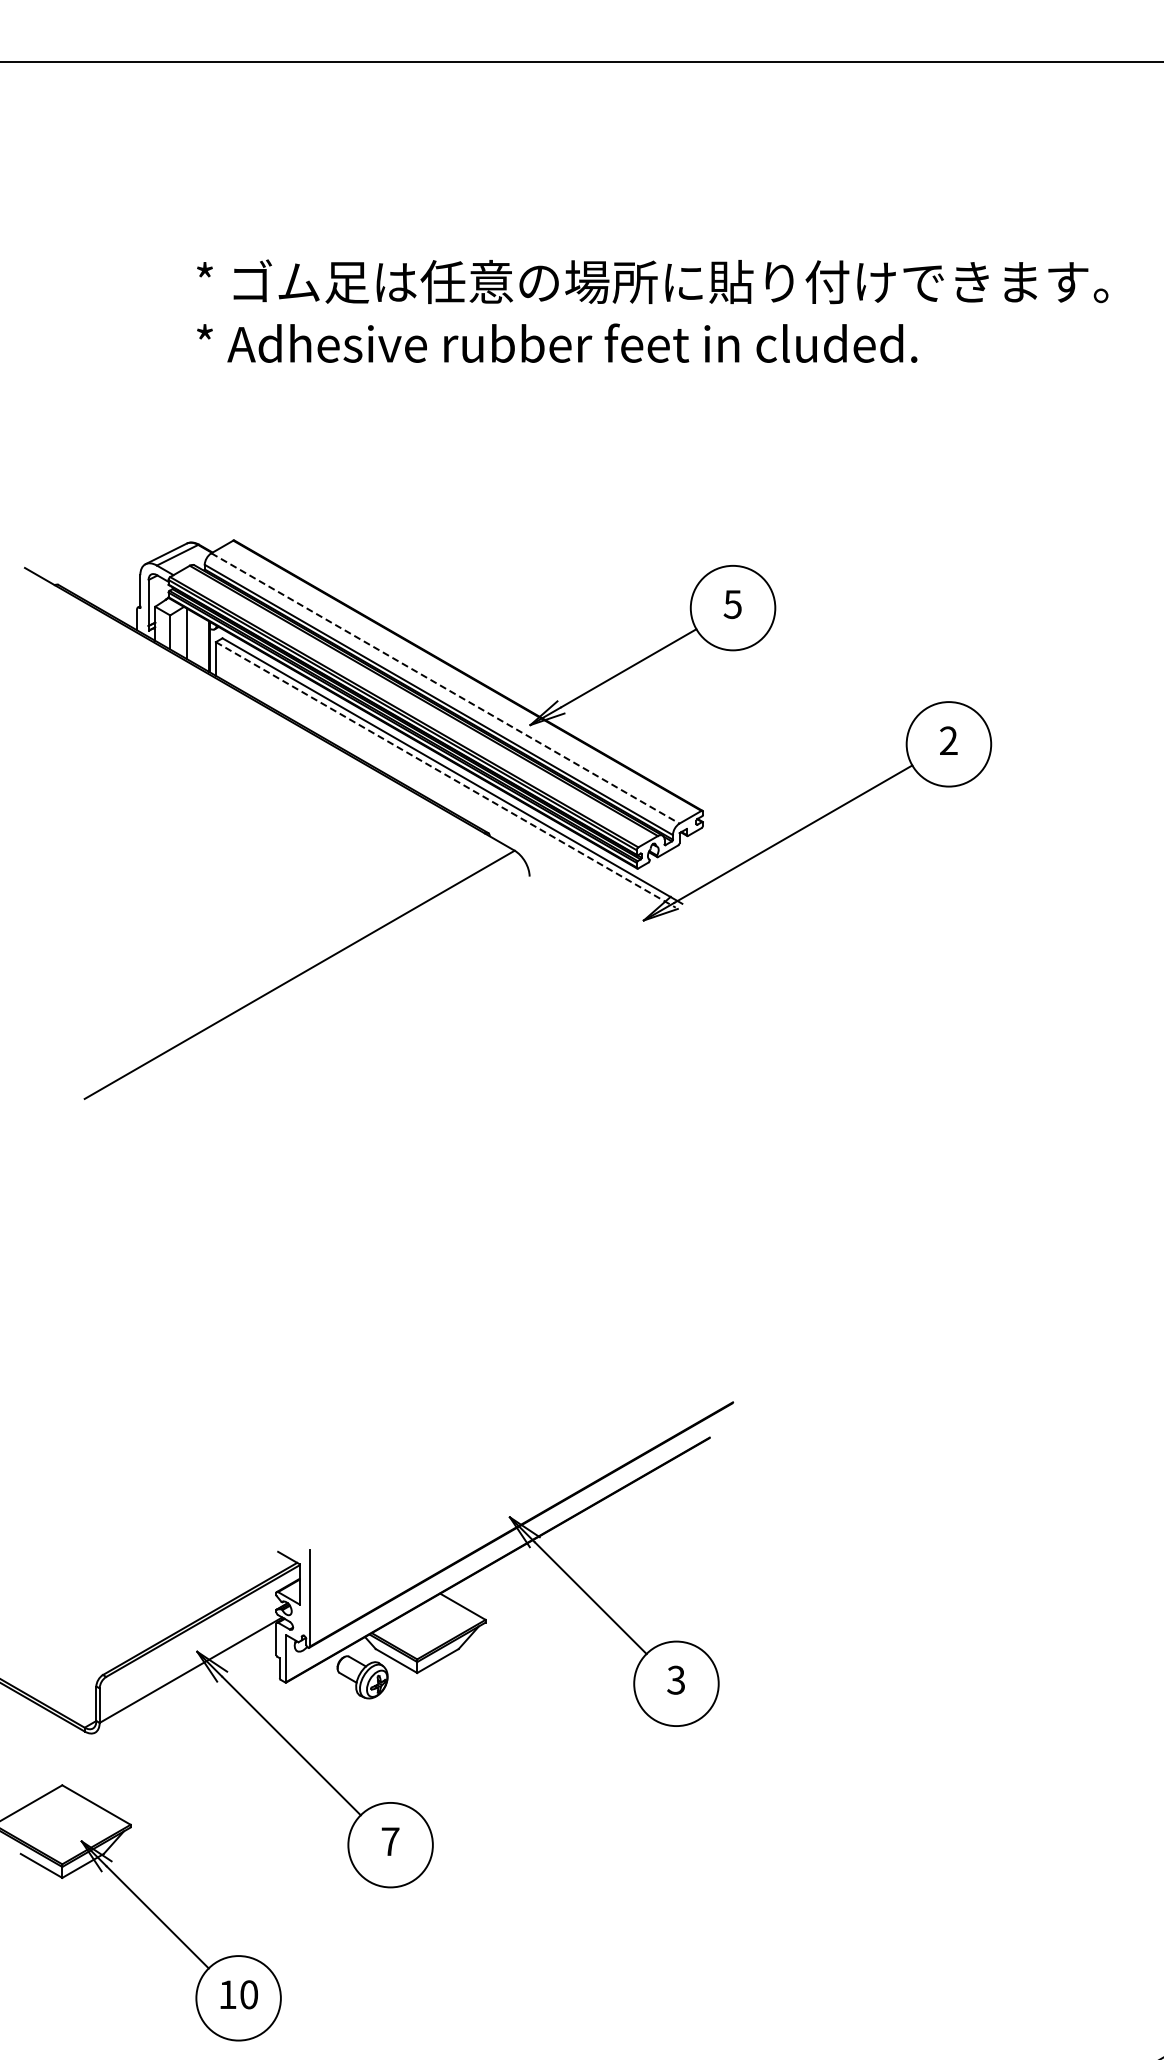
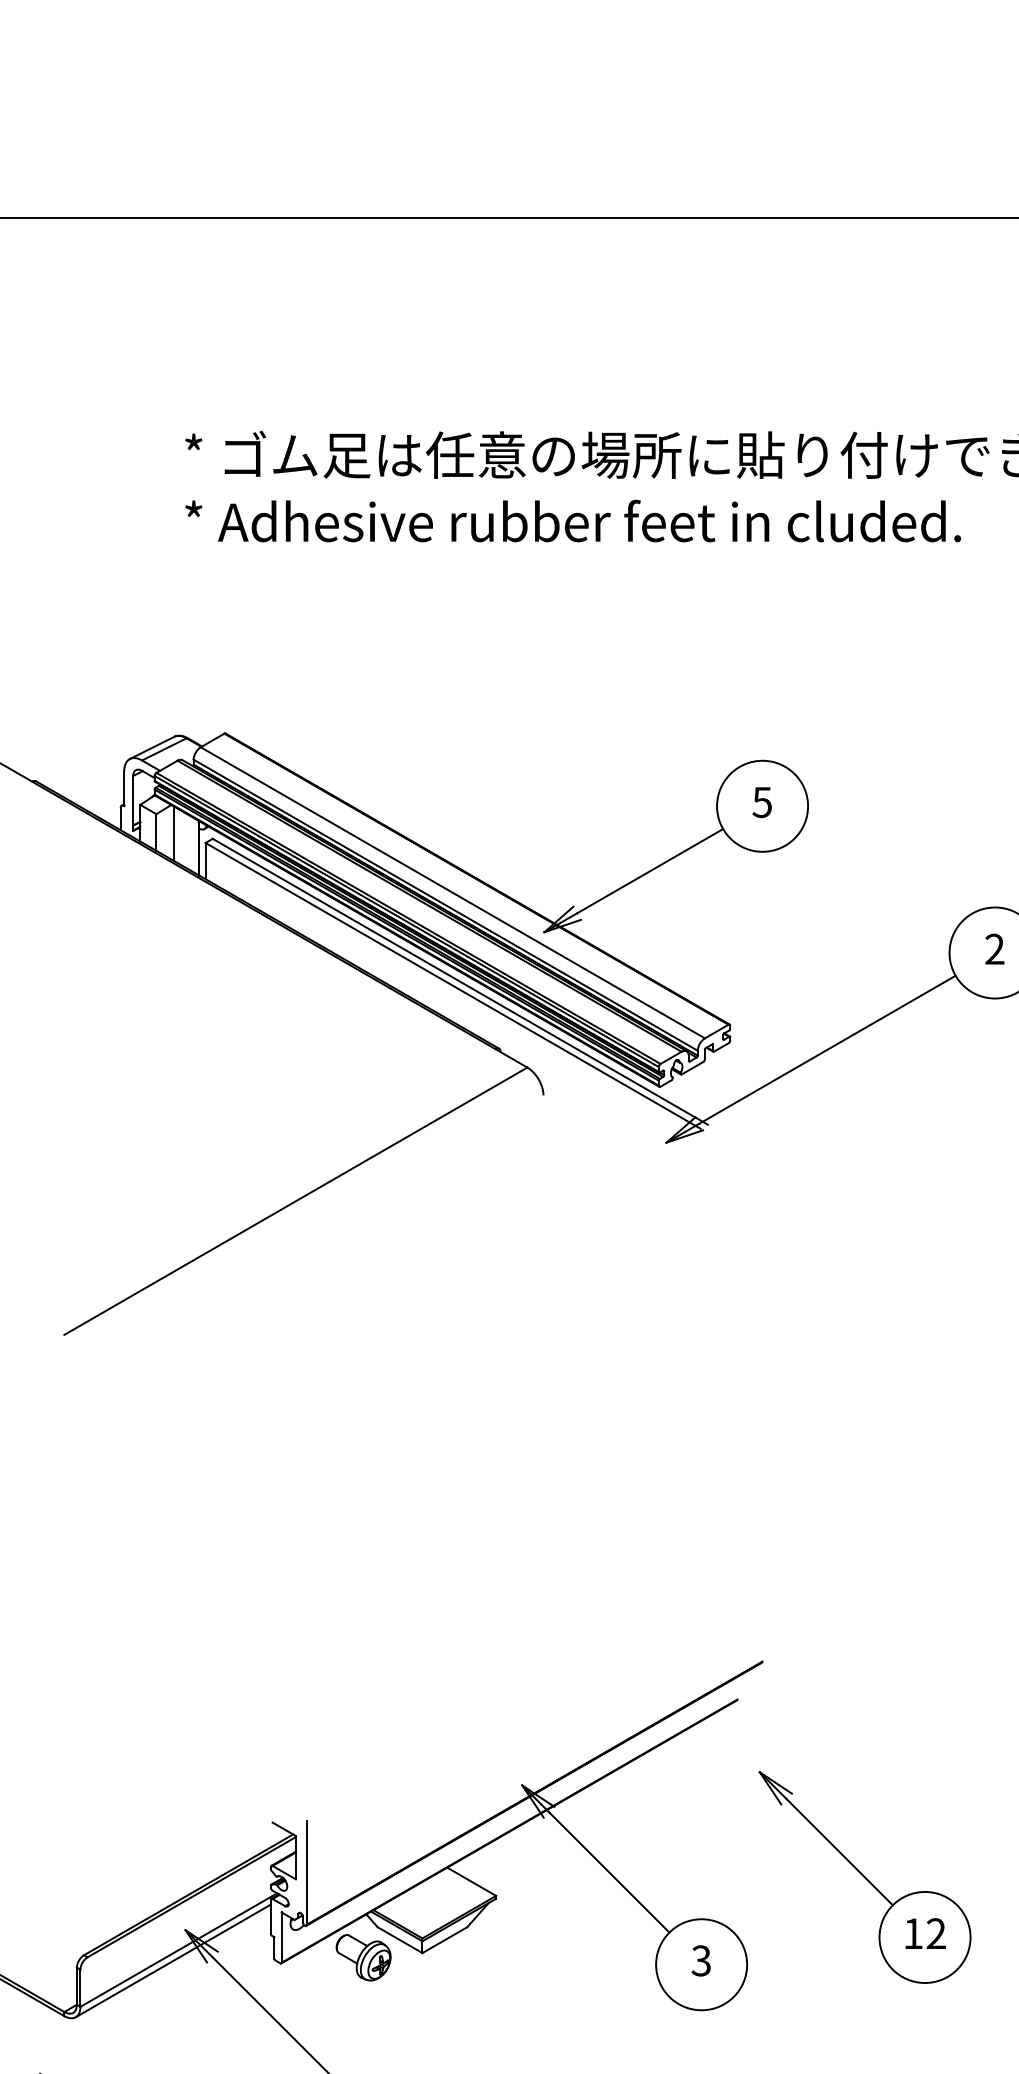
line: (445, 688) -> (452, 892), dashed -> solid
line: (446, 775) -> (453, 986), dashed -> solid
part: (828, 1602) -> (865, 1877), added
line: (185, 1679) -> (172, 1960), added

